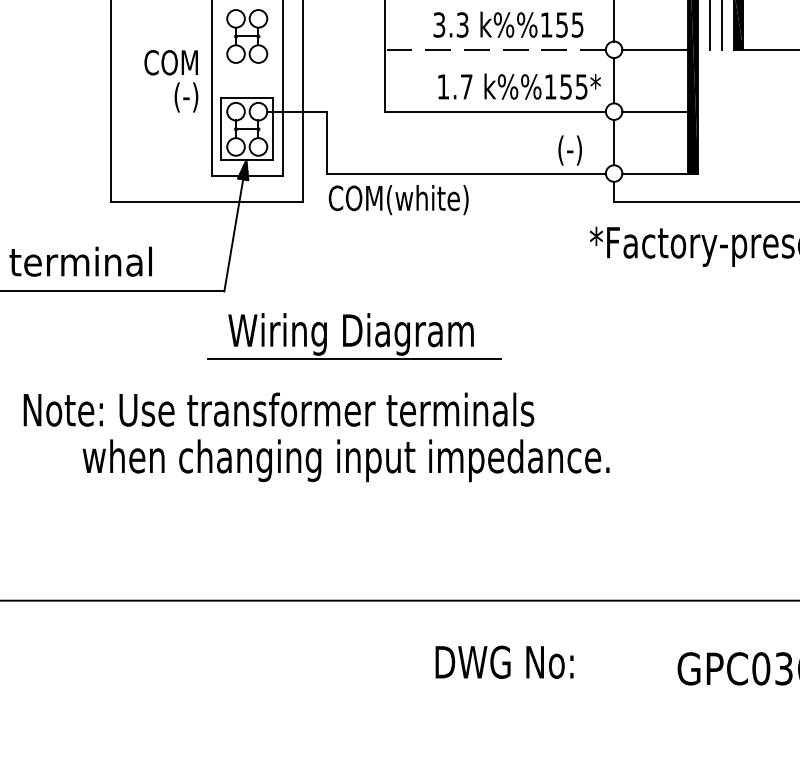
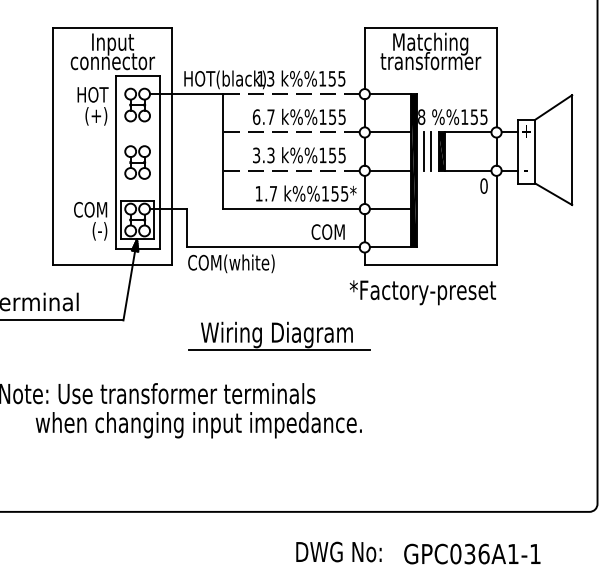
text: (171, 81) -> (90, 221), moved
text: (553, 149) -> (327, 232), (-) -> COM
part: (355, 335) -> (279, 335), moved
text: (503, 661) -> (338, 551), moved

